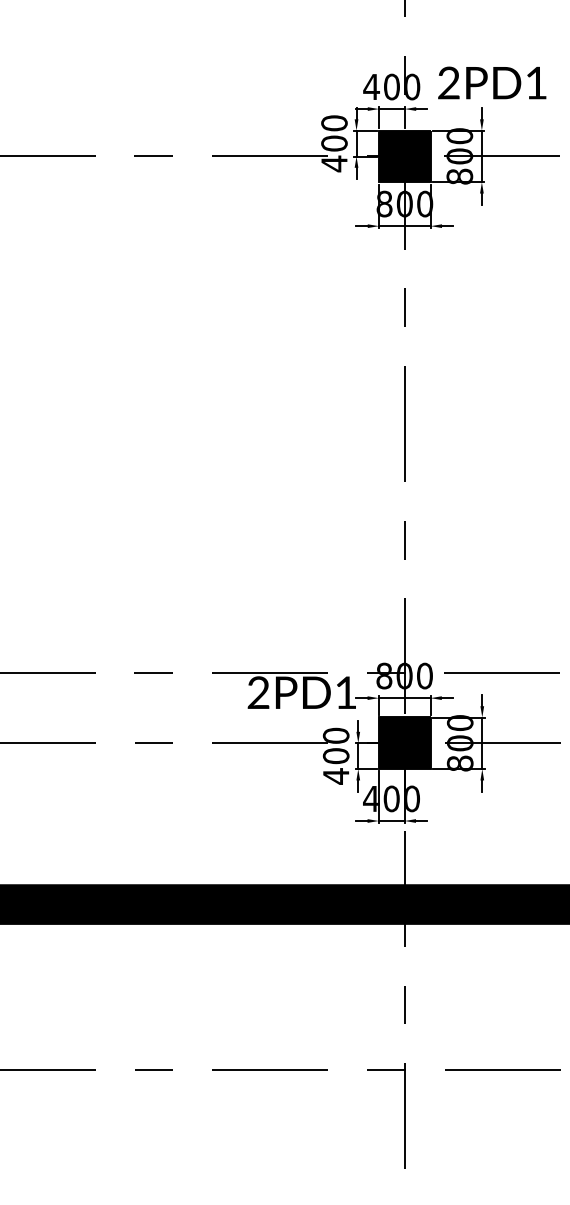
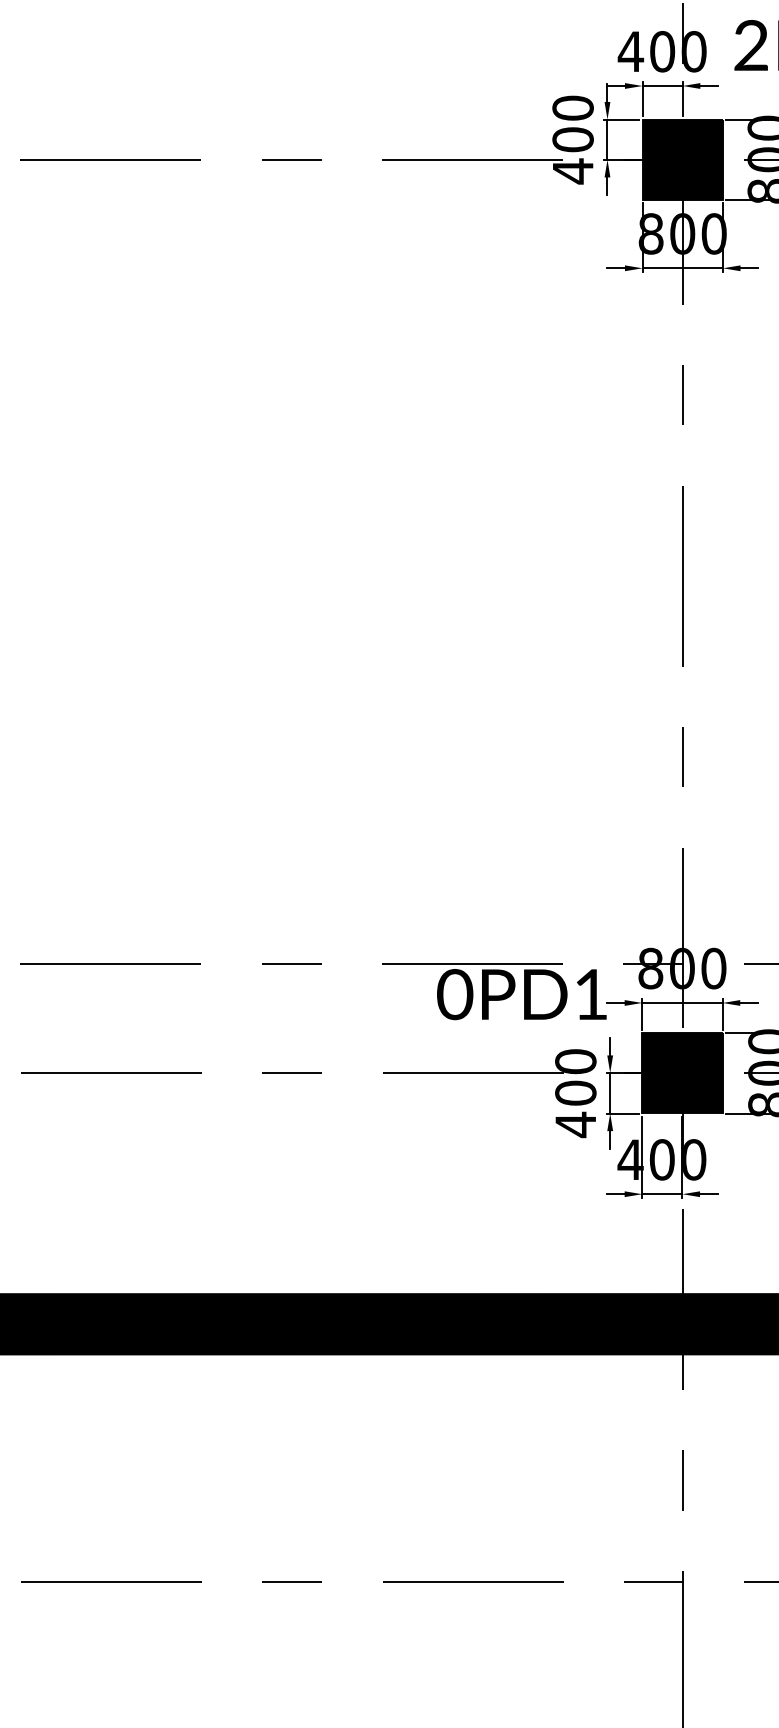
text: (258, 692) -> (454, 994), 2PD1 -> 0PD1

